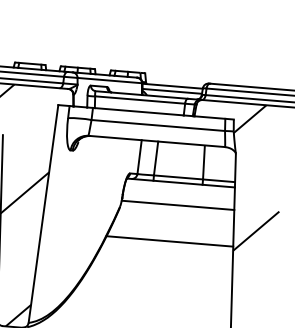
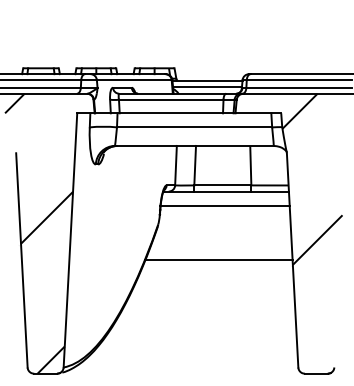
line: (177, 205) -> (224, 205), moved

